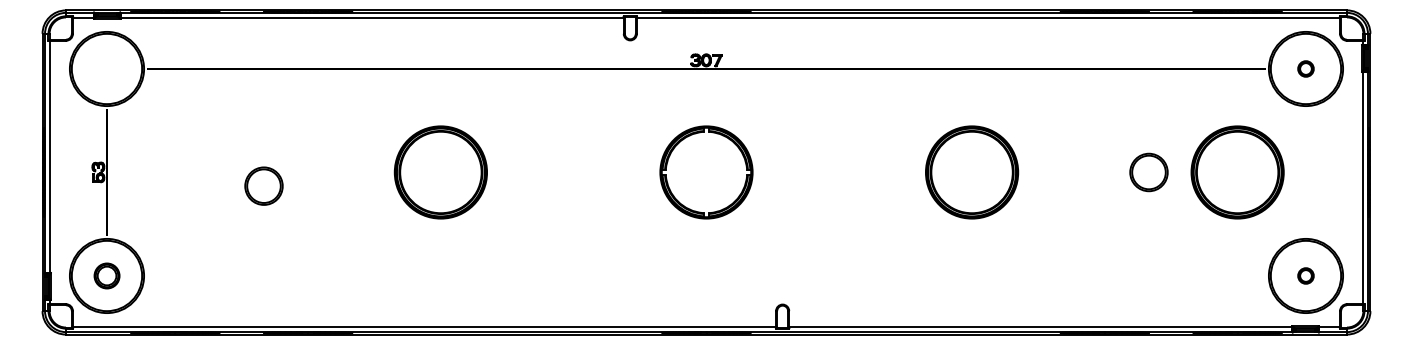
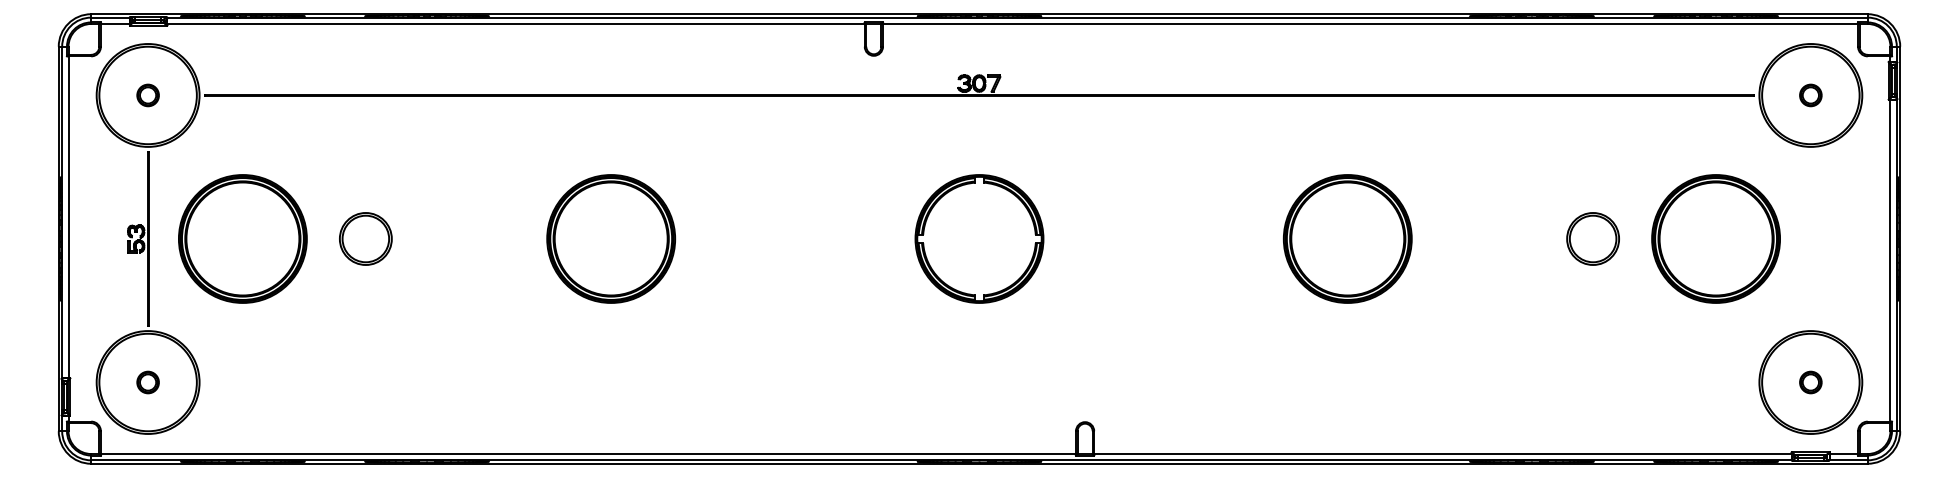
part: (106, 69) -> (147, 95), added
part: (175, 172) -> (242, 238), added
part: (263, 185) -> (365, 238), moved
part: (106, 275) -> (147, 382), size x0.62

